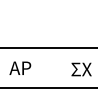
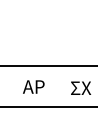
text: (20, 67) -> (33, 86), moved

